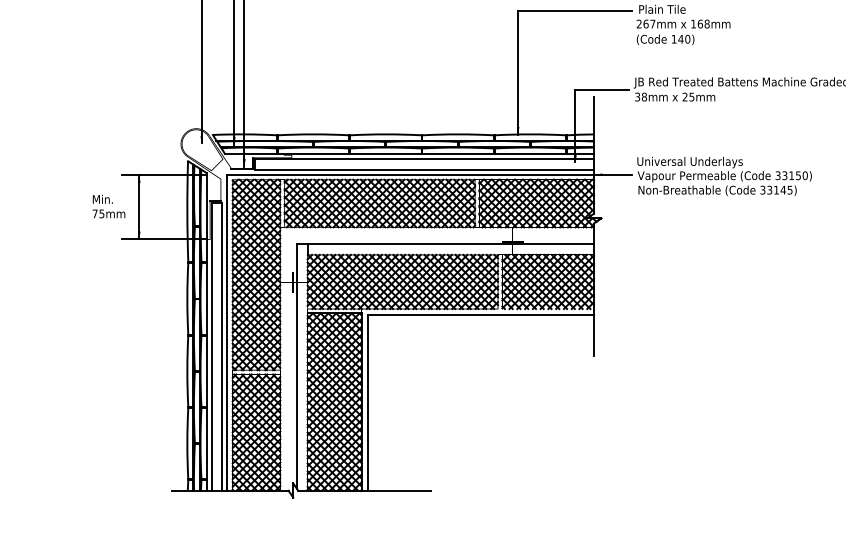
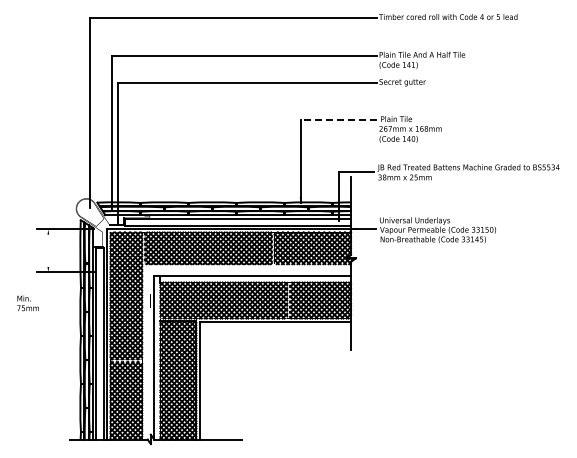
line: (575, 10) -> (338, 119), solid -> dashed
text: (107, 206) -> (27, 303), moved
line: (139, 206) -> (48, 250), removed

